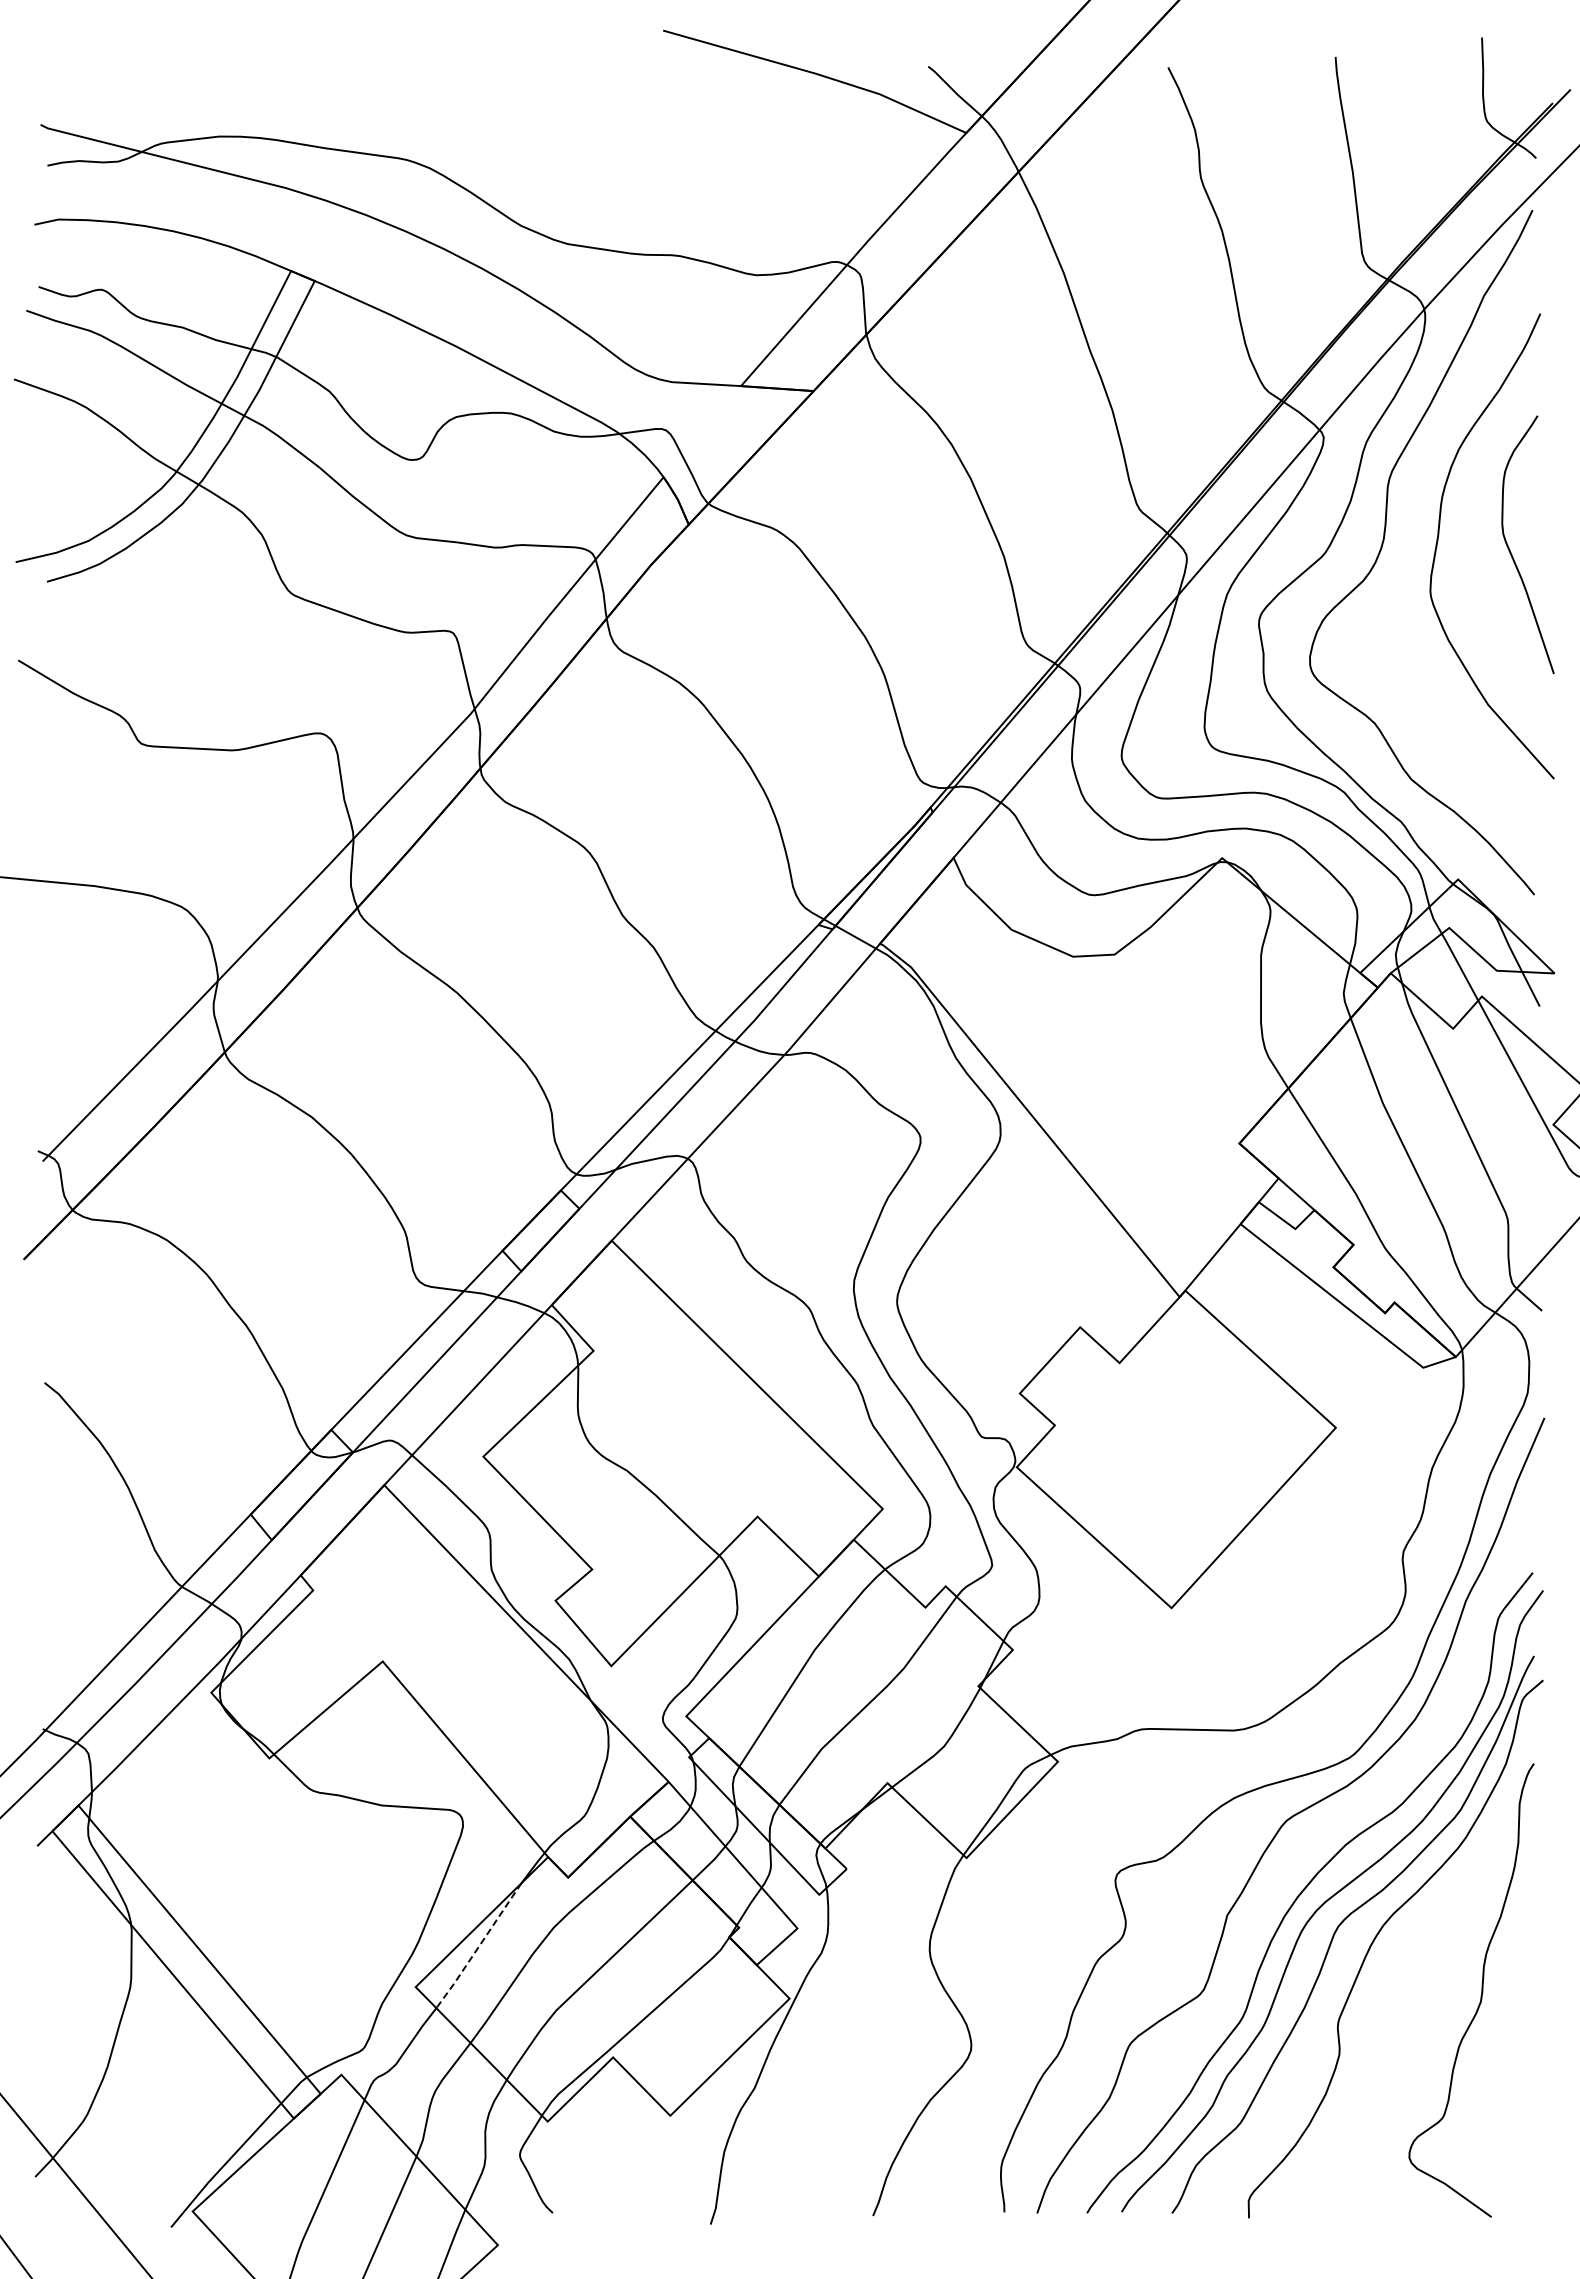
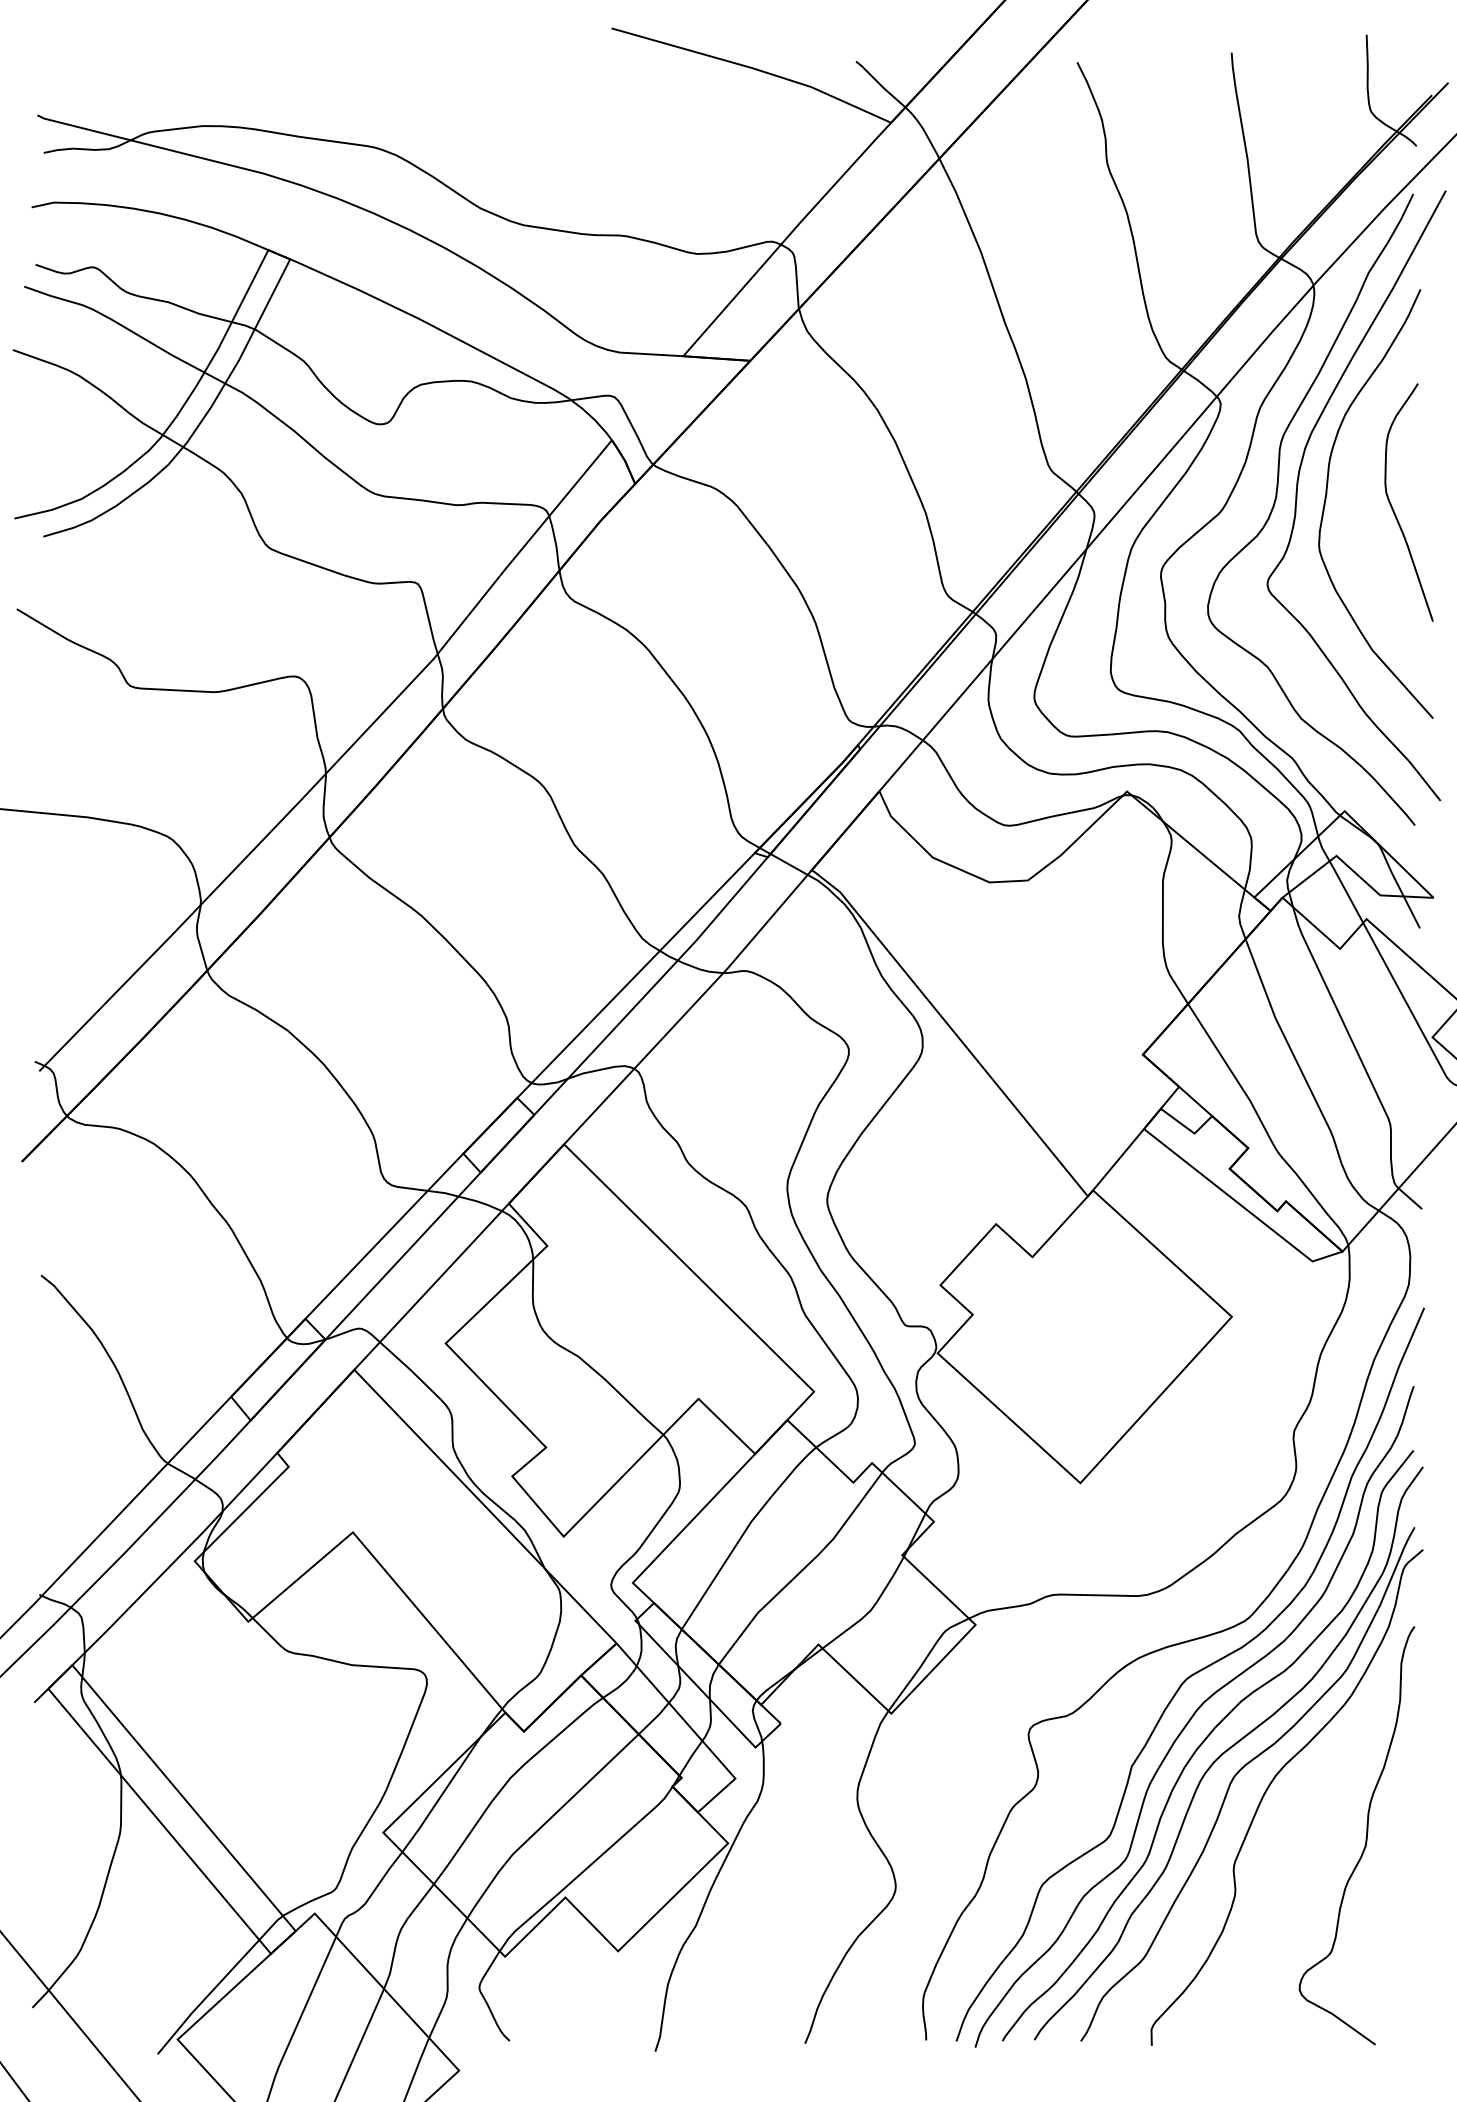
curve: (1407, 533) -> (1297, 492), added
curve: (1294, 1860) -> (1193, 1715), added
line: (478, 1947) -> (441, 1796), dashed -> solid

